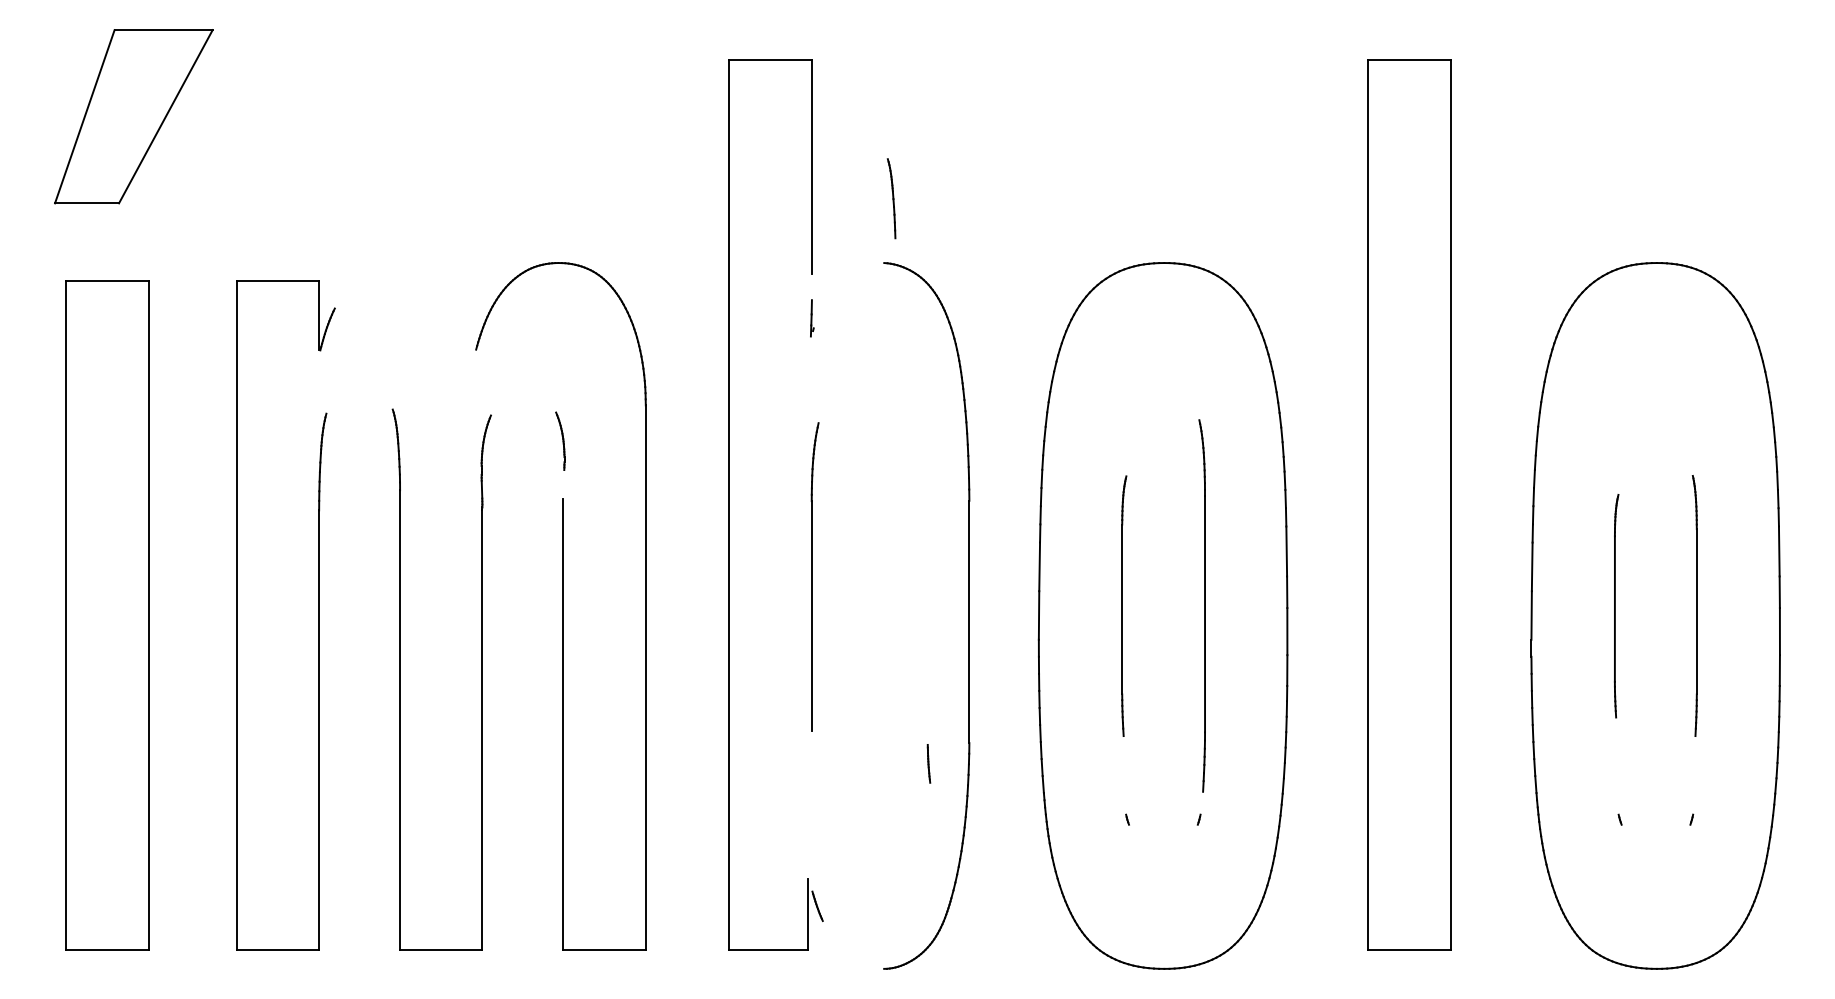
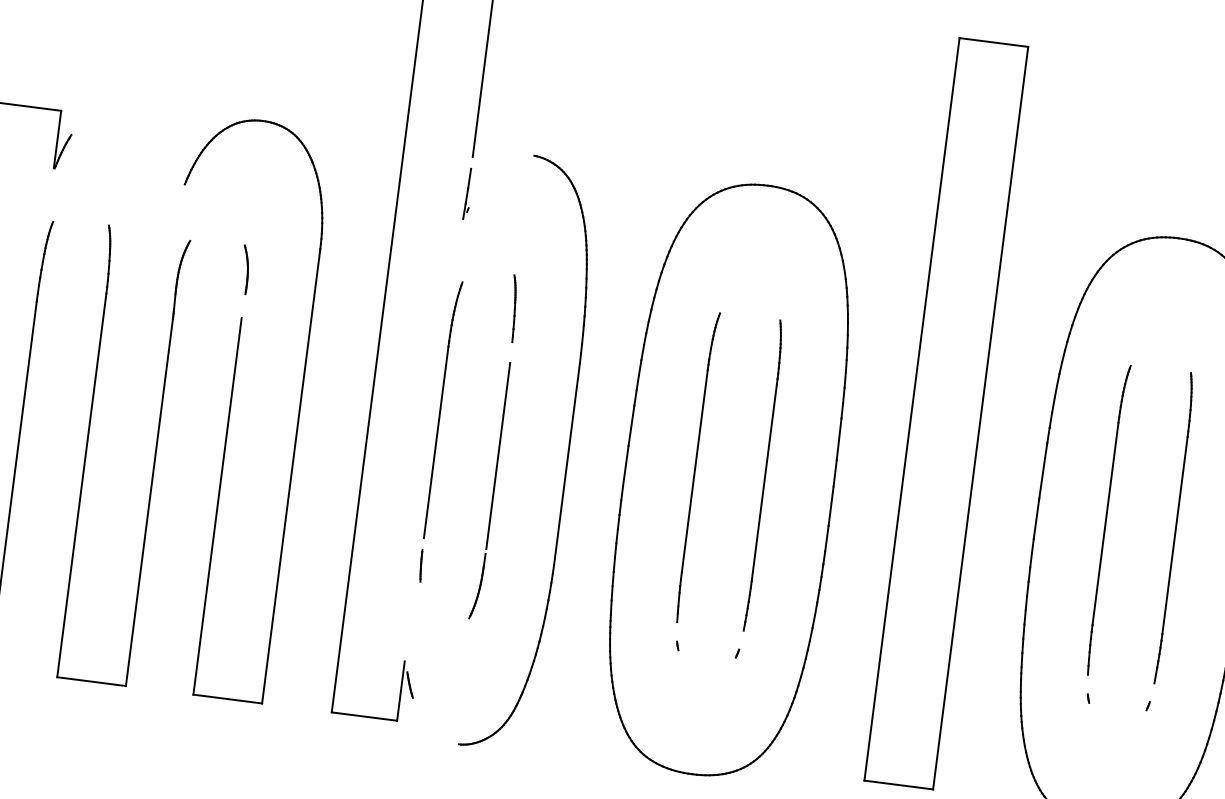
part: (891, 198) -> (513, 308), moved
part: (812, 318) -> (468, 194), size x1.67
part: (1124, 605) -> (698, 467), size x1.43
part: (1616, 605) -> (1108, 519), size x1.67
part: (1694, 605) -> (1173, 527), size x1.43
part: (881, 664) -> (489, 490), added
line: (928, 763) -> (421, 565), moved

